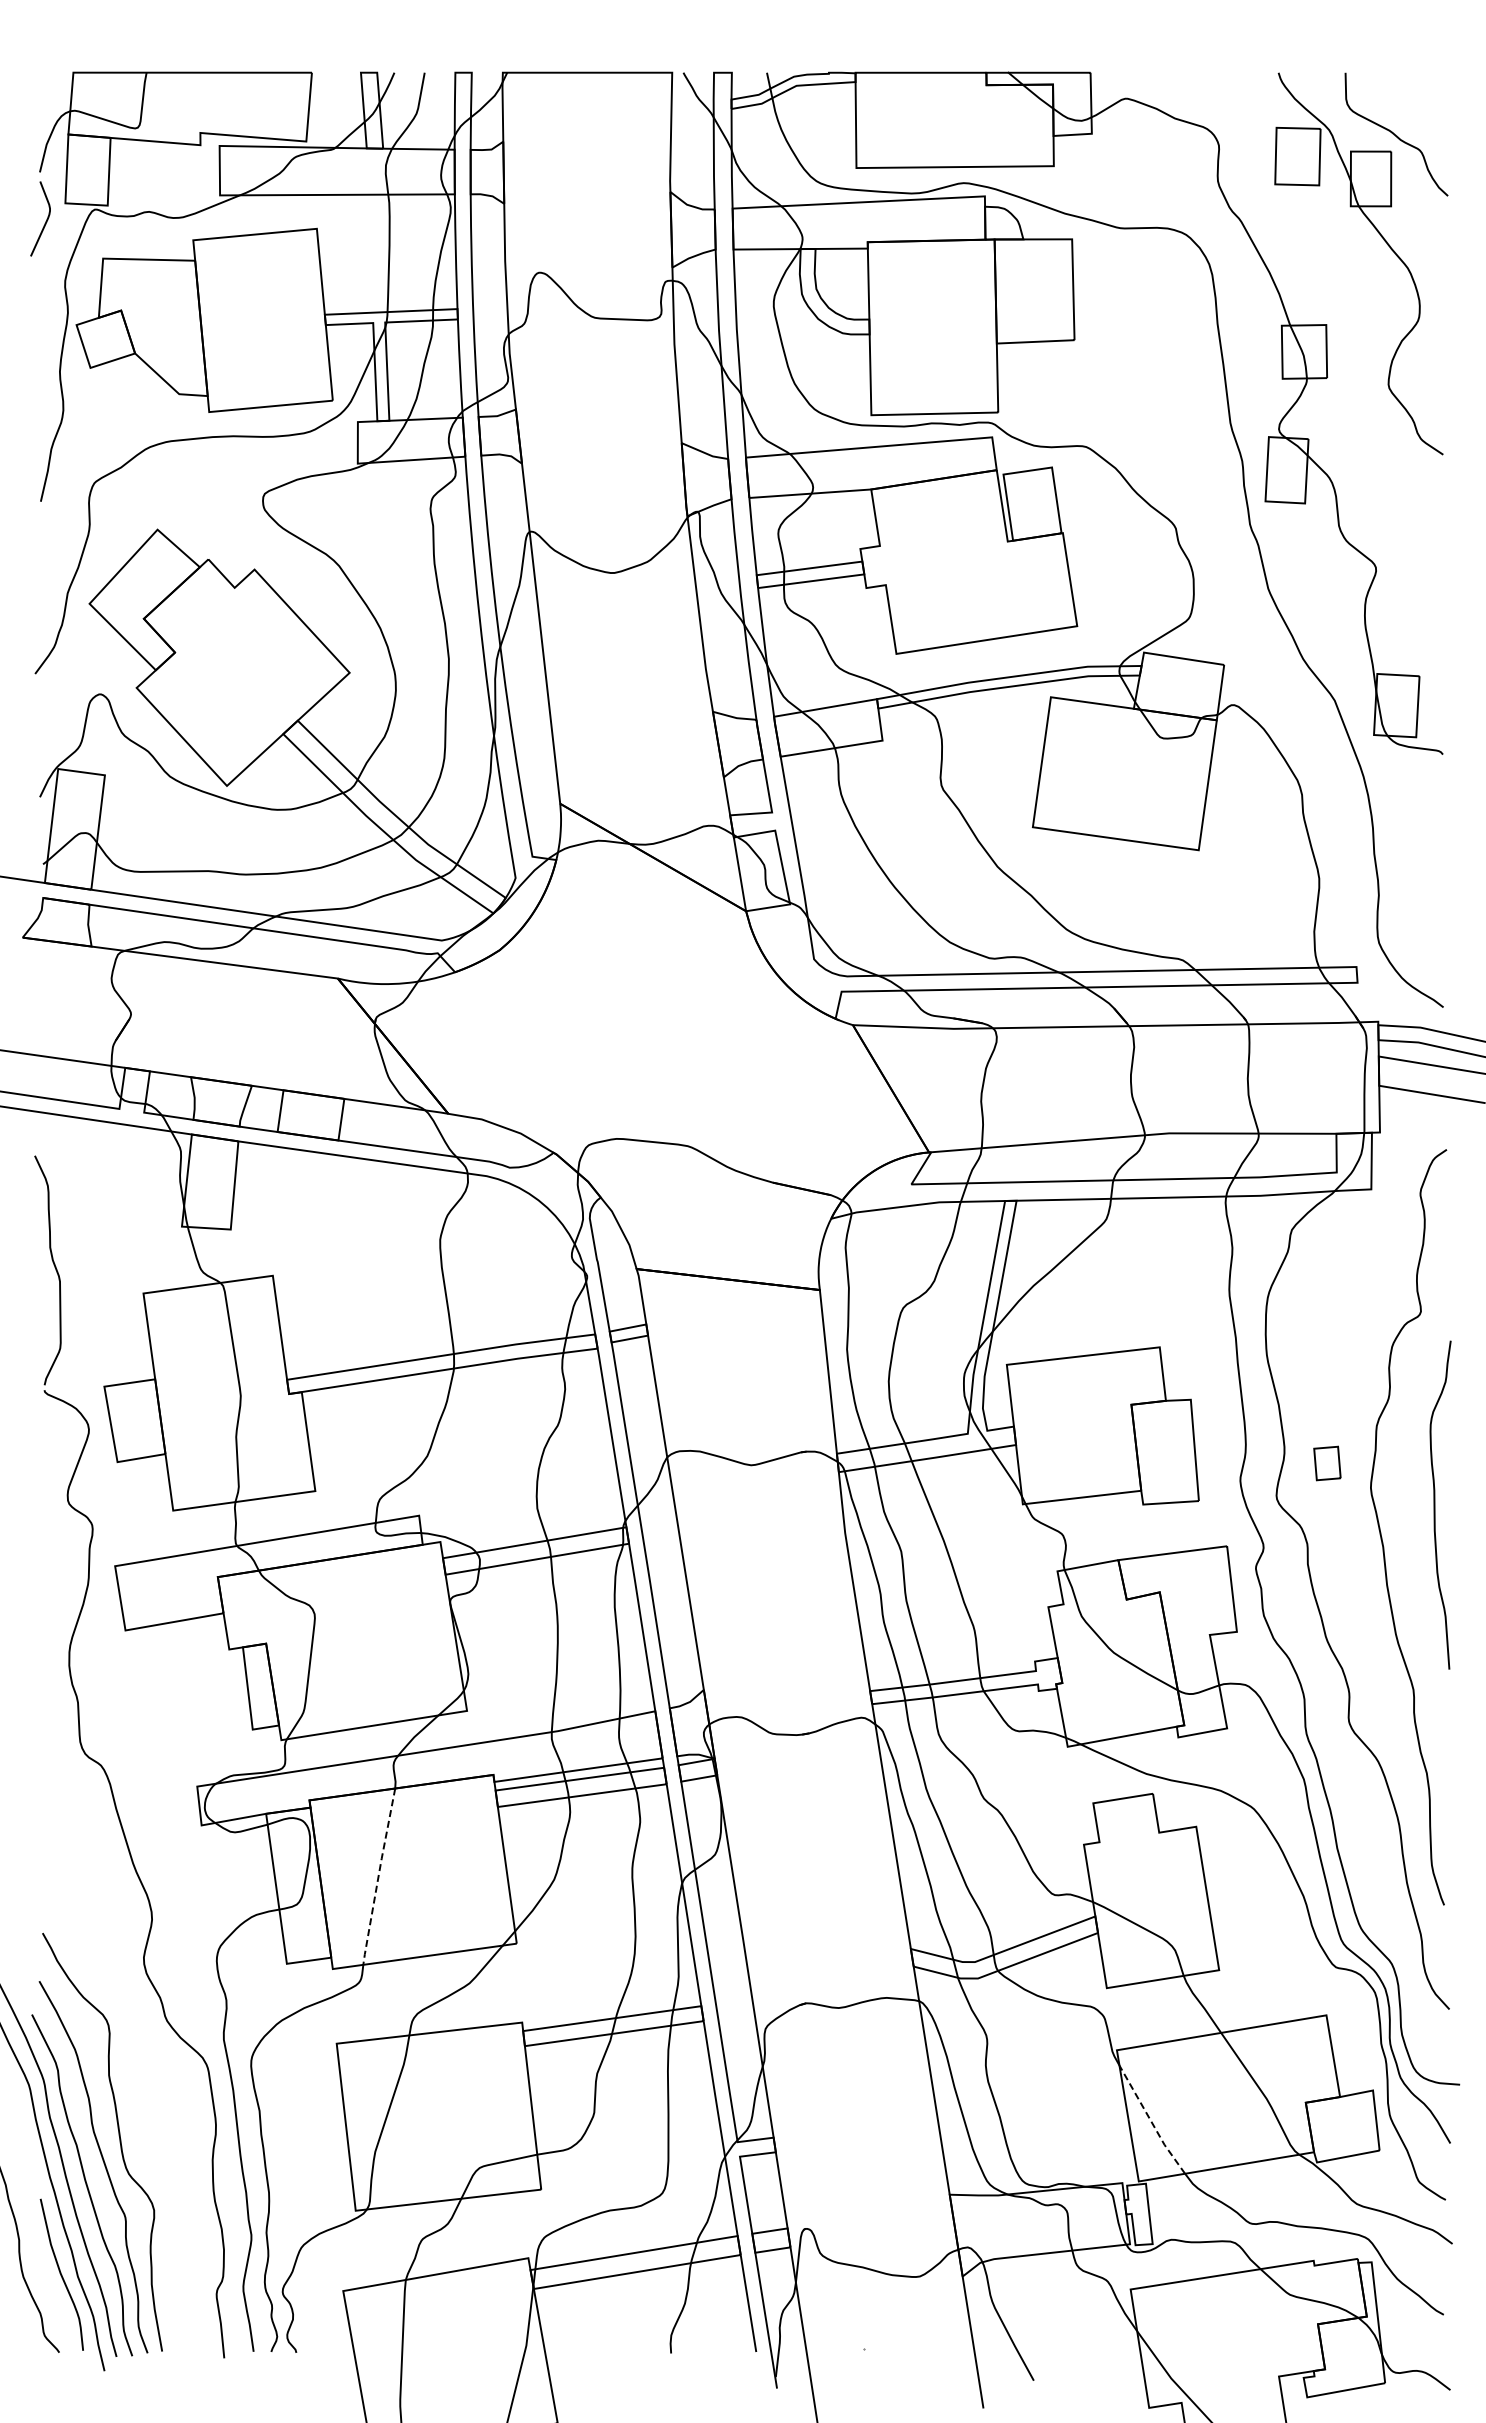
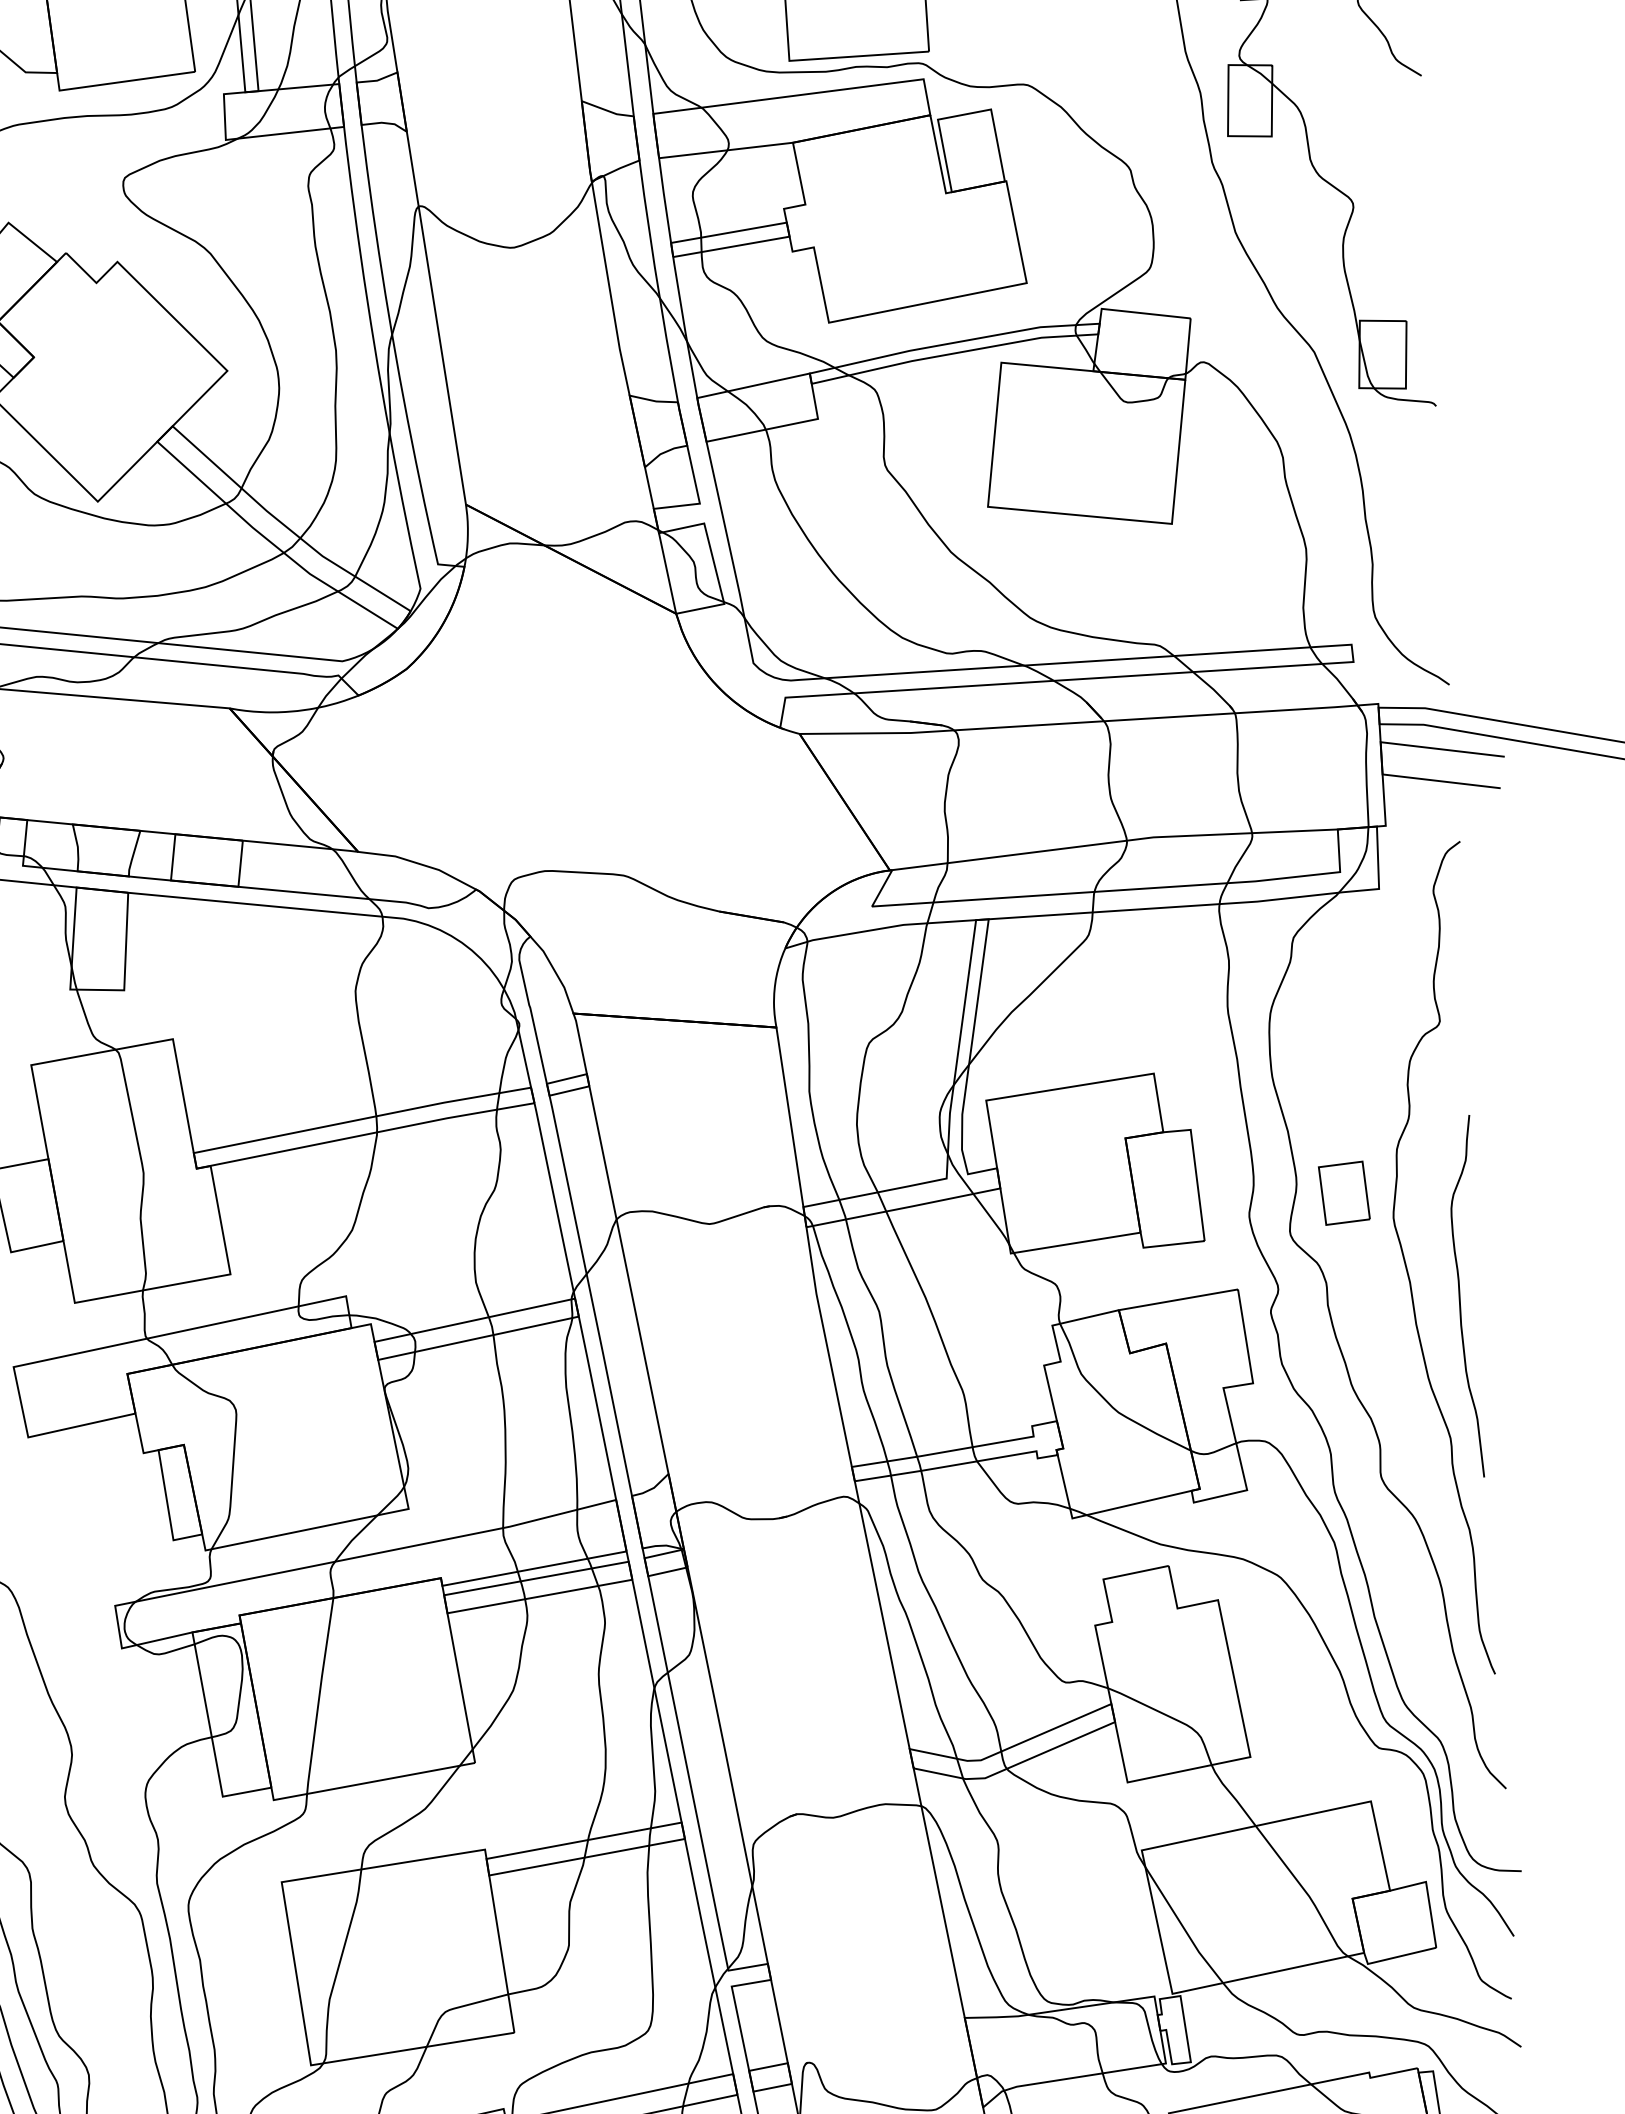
part: (1327, 1463) -> (1344, 1193), size x1.67
curve: (1435, 1504) -> (1460, 1296), moved
line: (378, 1876) -> (319, 1695), dashed -> solid
line: (1150, 2120) -> (1182, 1926), dashed -> solid

